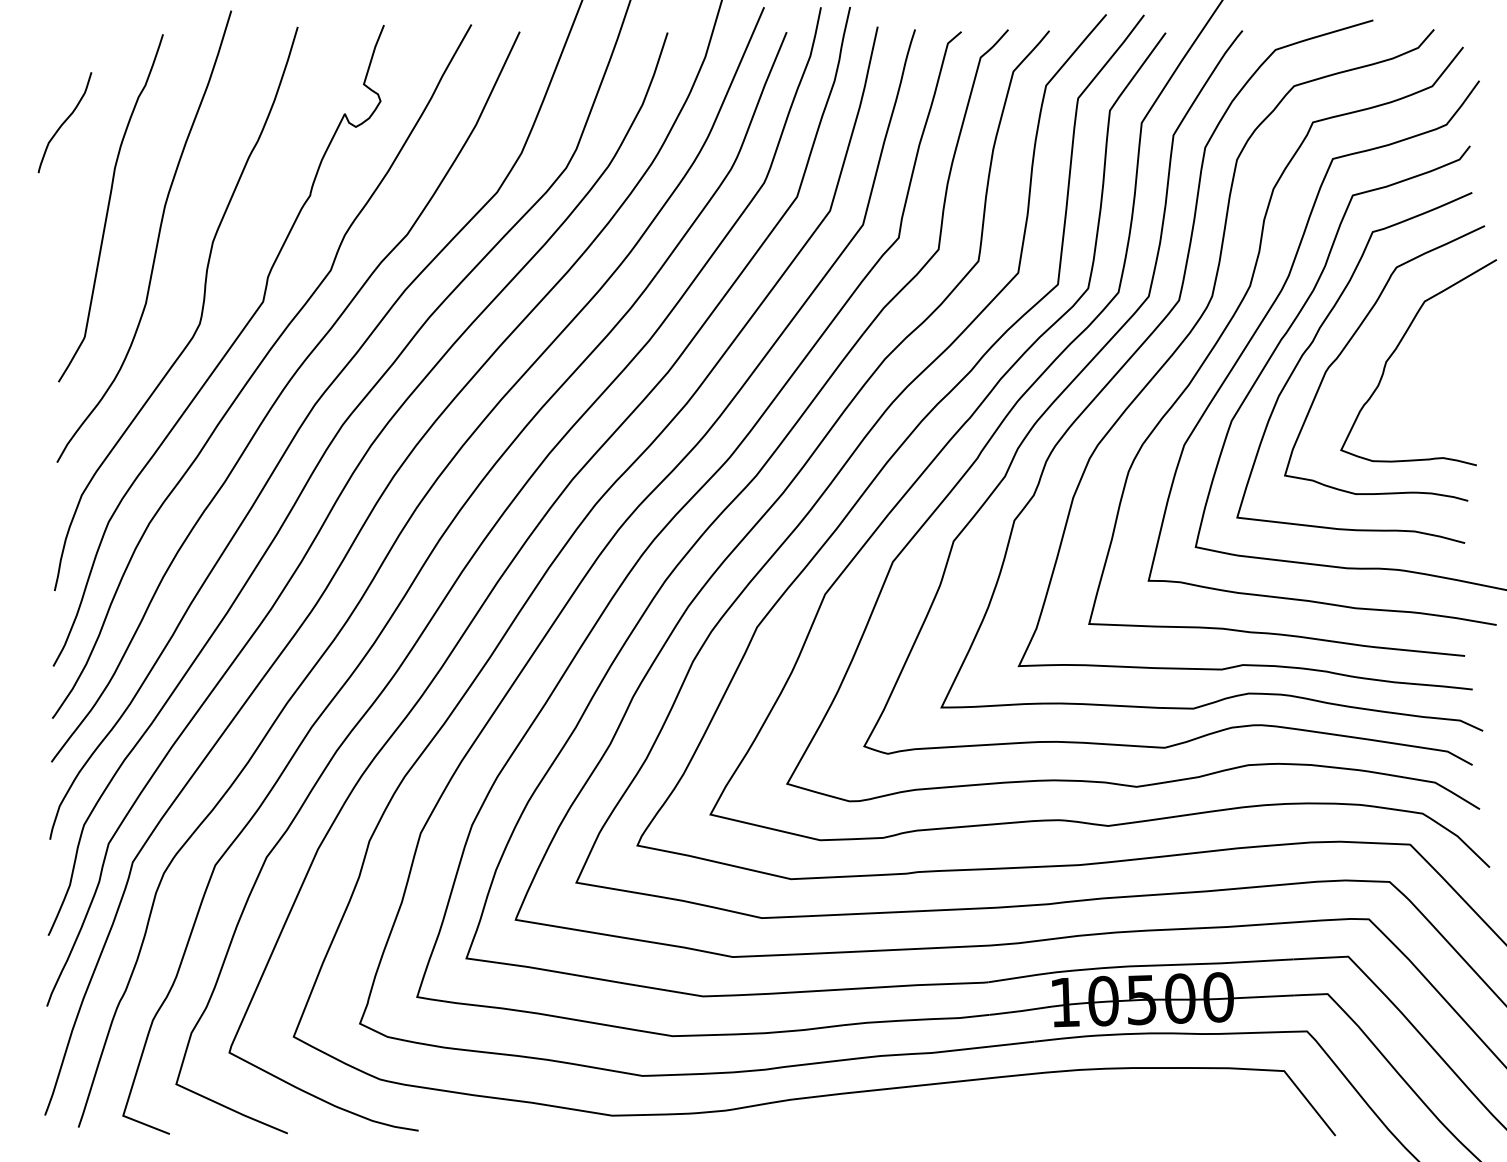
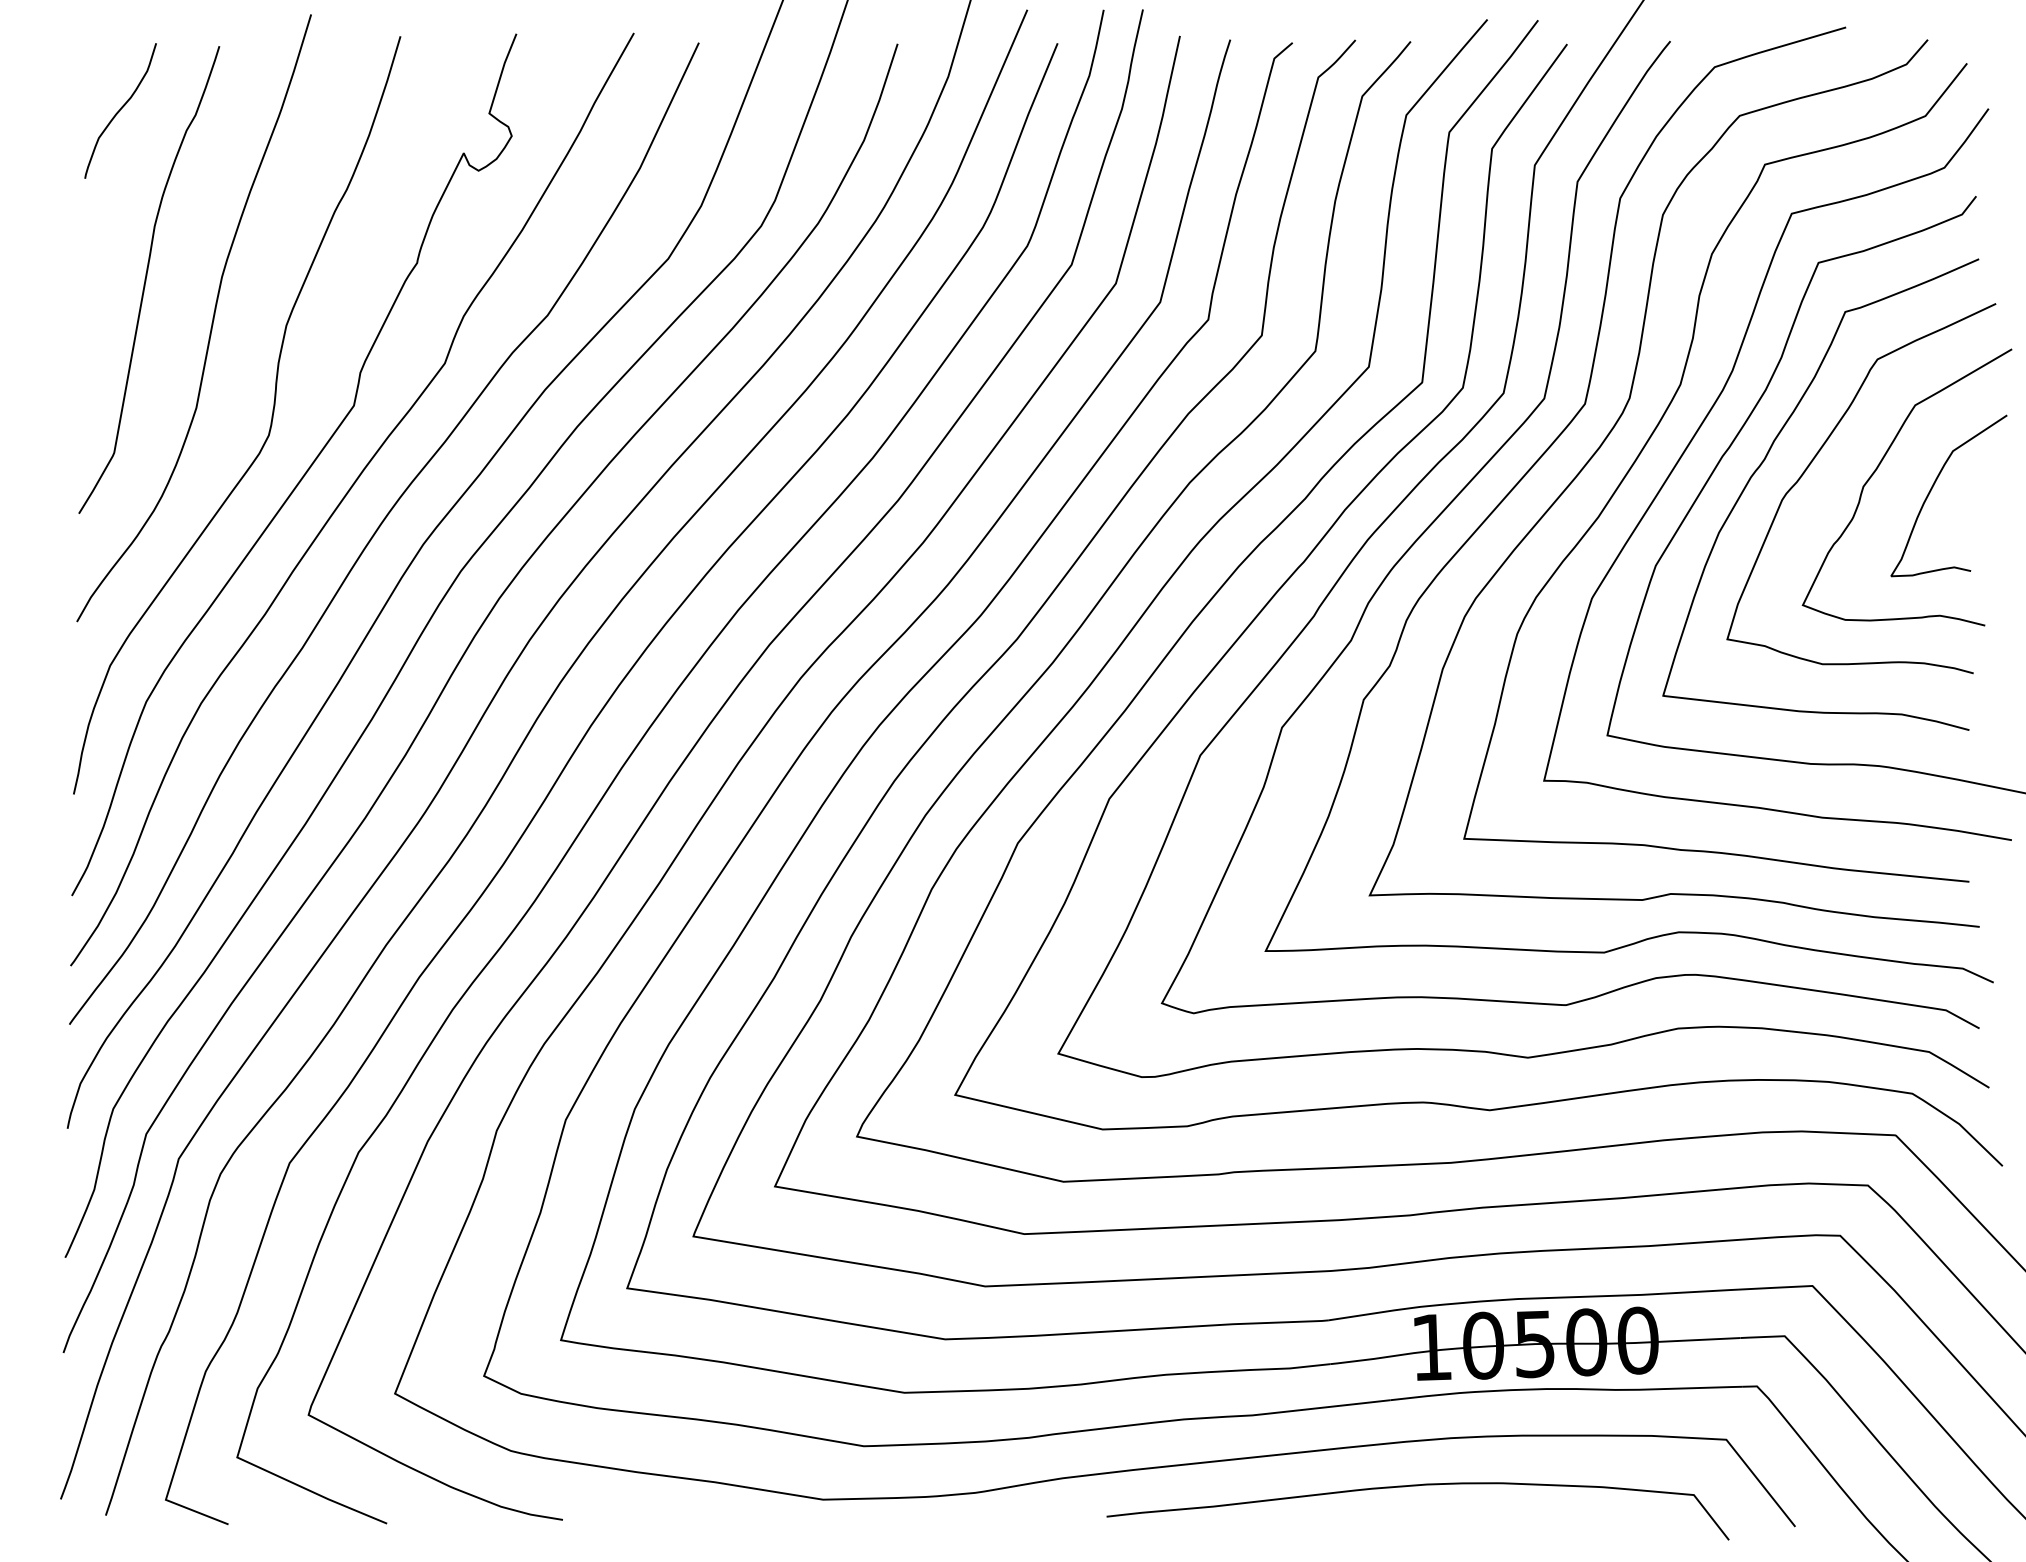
curve: (64, 122) -> (120, 110), moved
curve: (1438, 362) -> (1933, 487), added
curve: (1054, 1105) -> (1417, 1486), added

